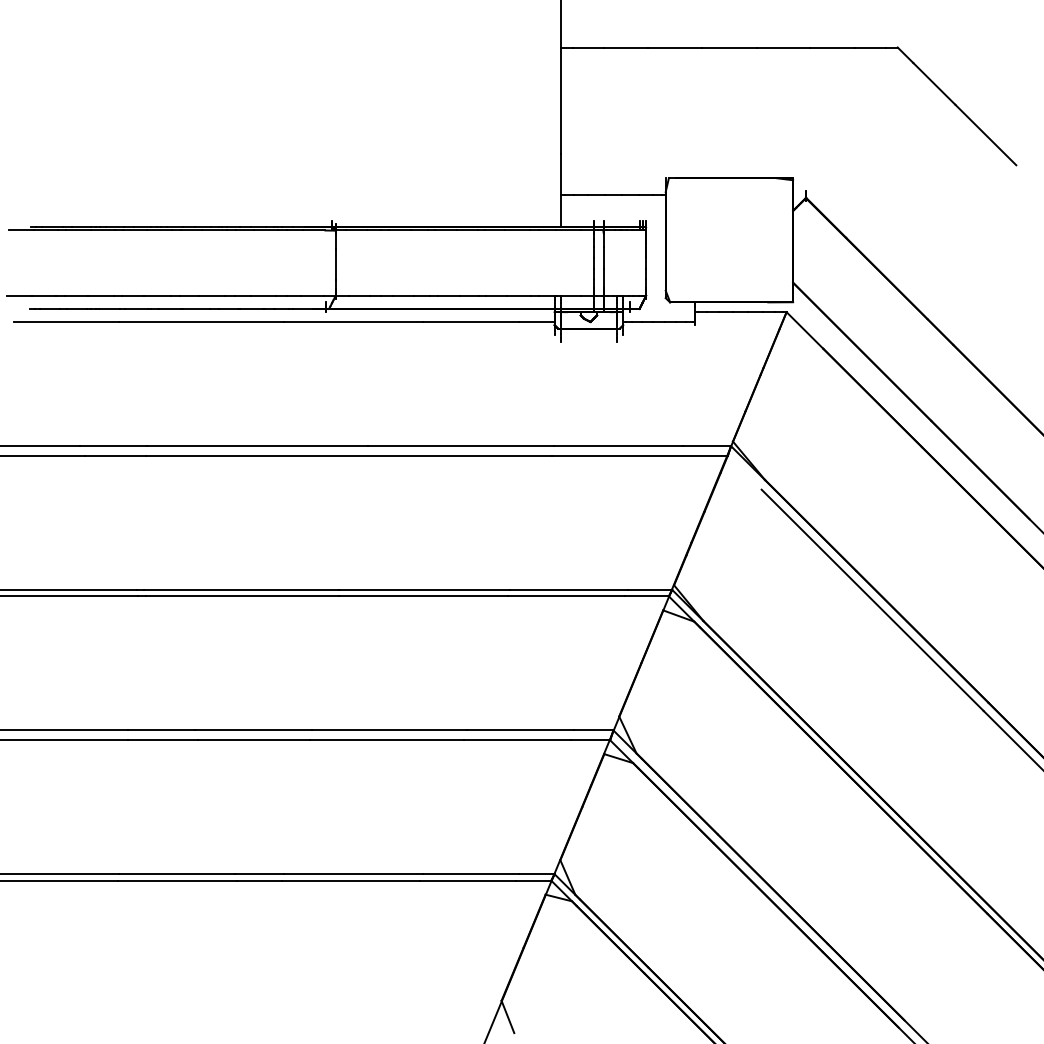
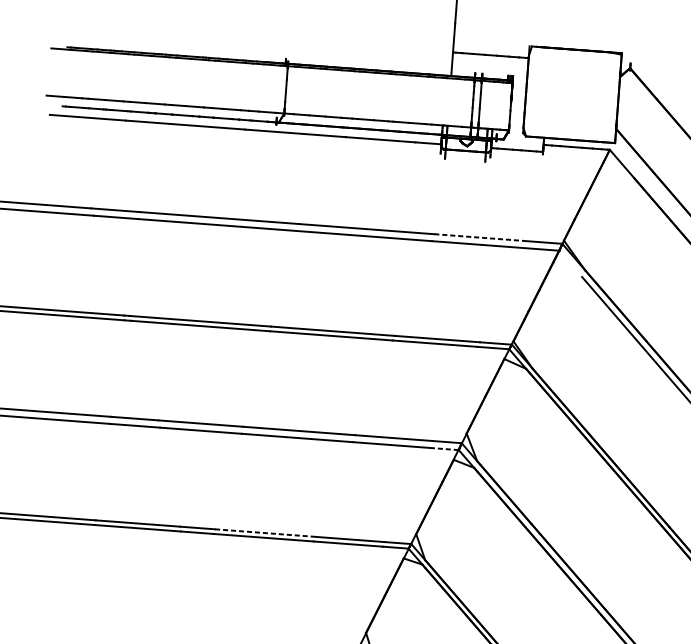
line: (619, 446) -> (481, 238), solid -> dashed
line: (590, 740) -> (444, 449), solid -> dashed
line: (353, 874) -> (265, 533), solid -> dashed

